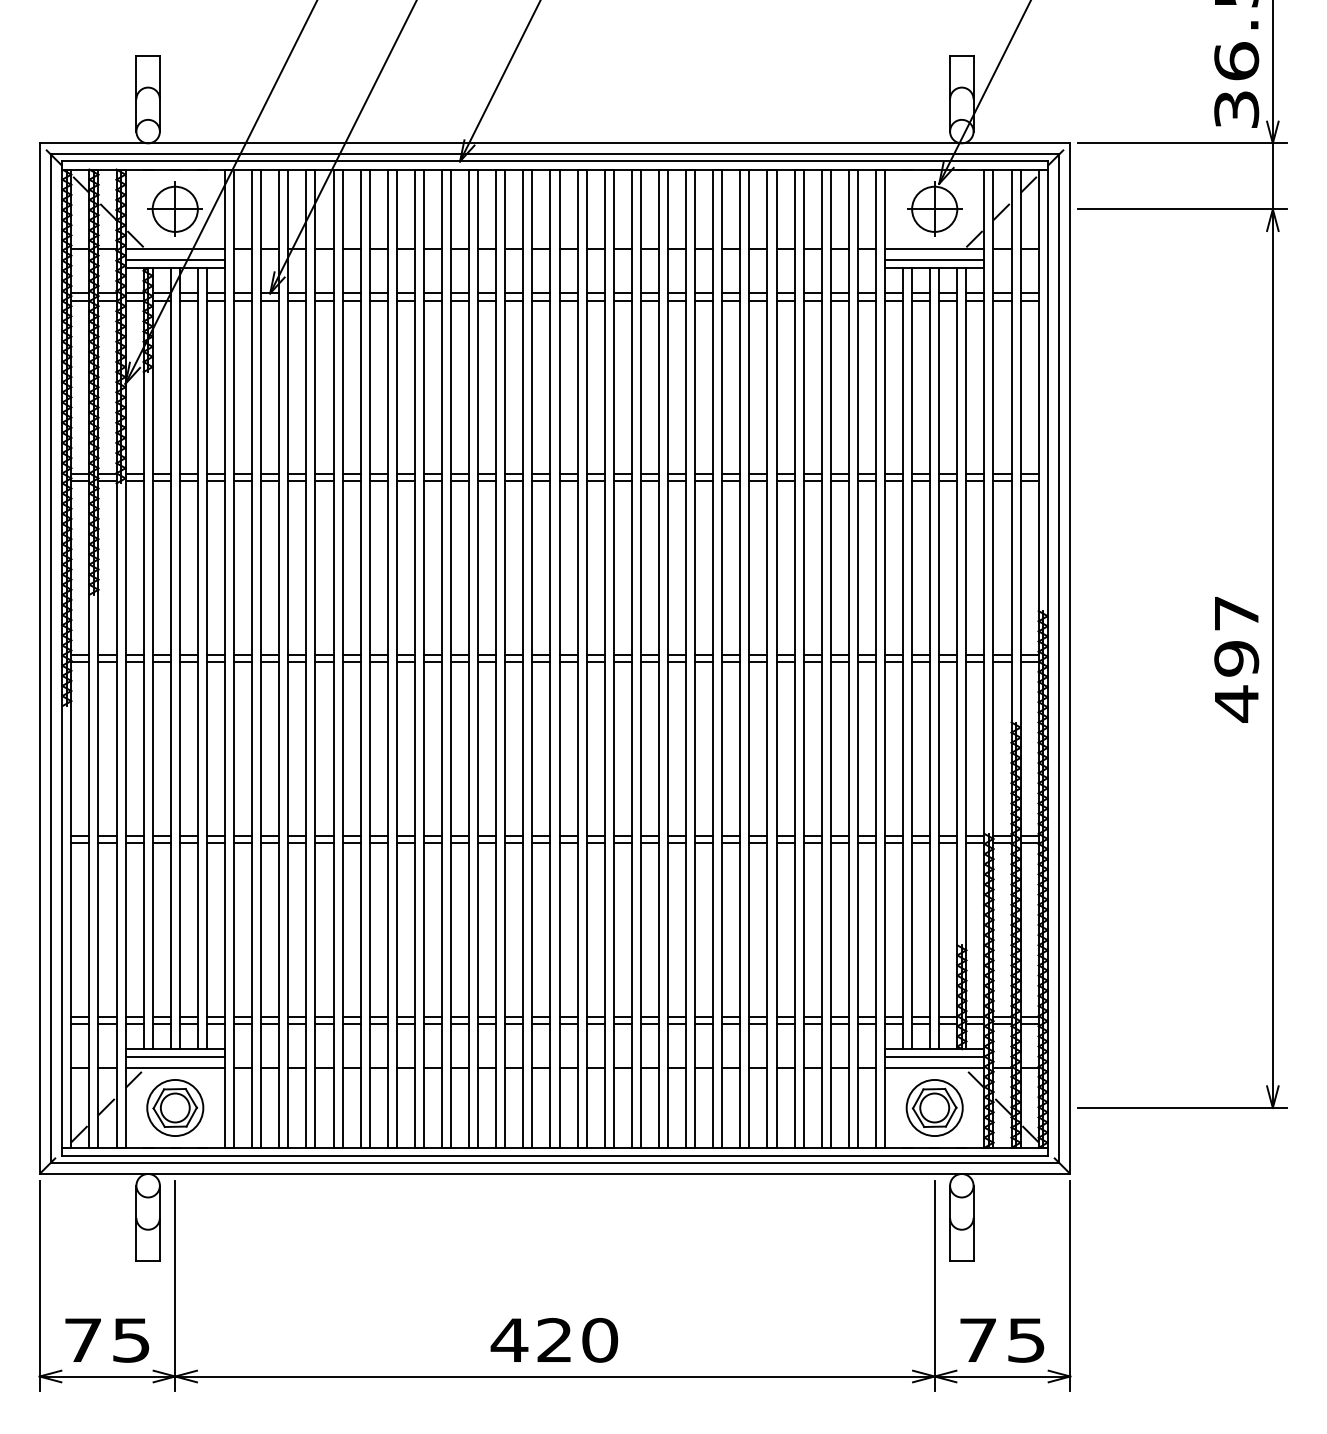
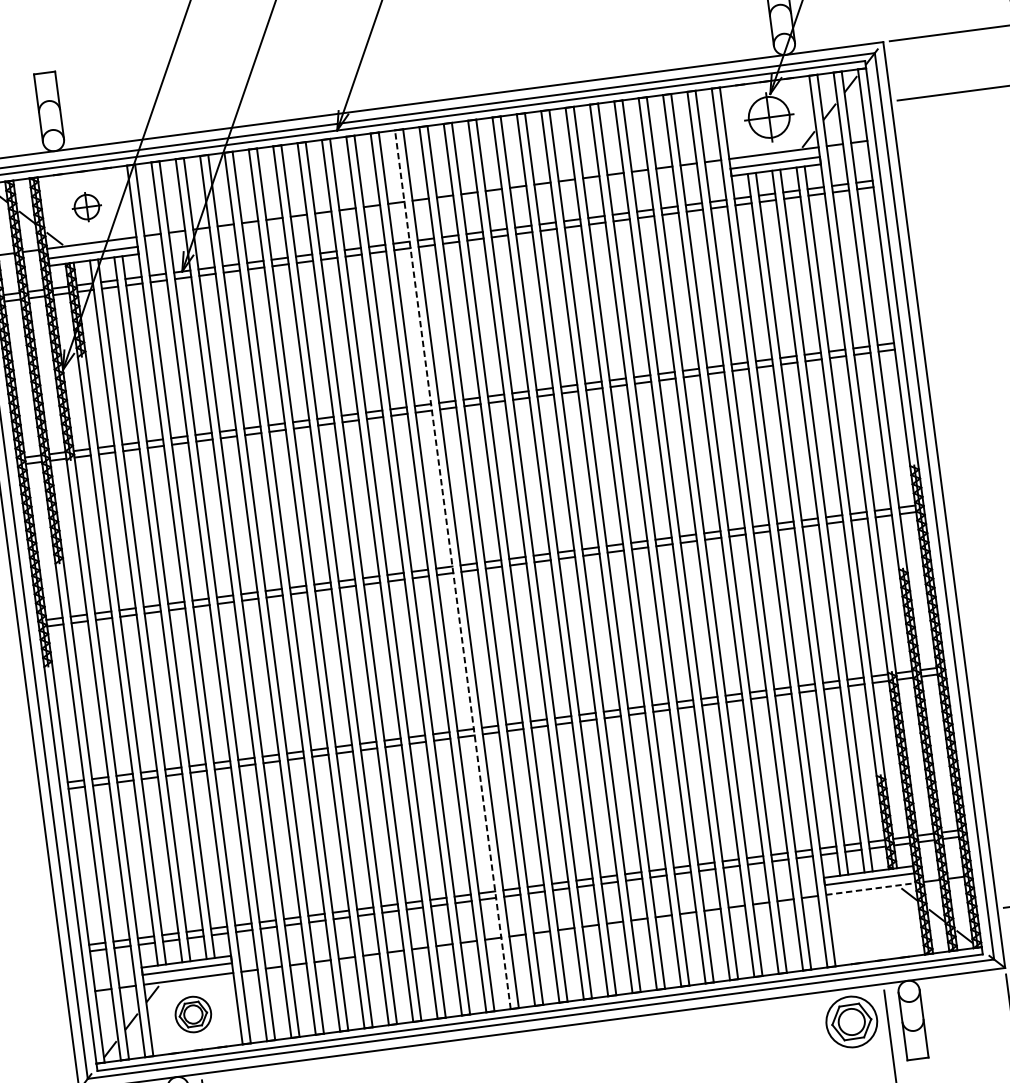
part: (174, 208) -> (86, 206), size x0.6
line: (523, 658) -> (452, 569), solid -> dashed
line: (934, 1068) -> (870, 889), solid -> dashed
part: (175, 1107) -> (193, 1014), size x0.7
part: (934, 1107) -> (851, 1021), moved

